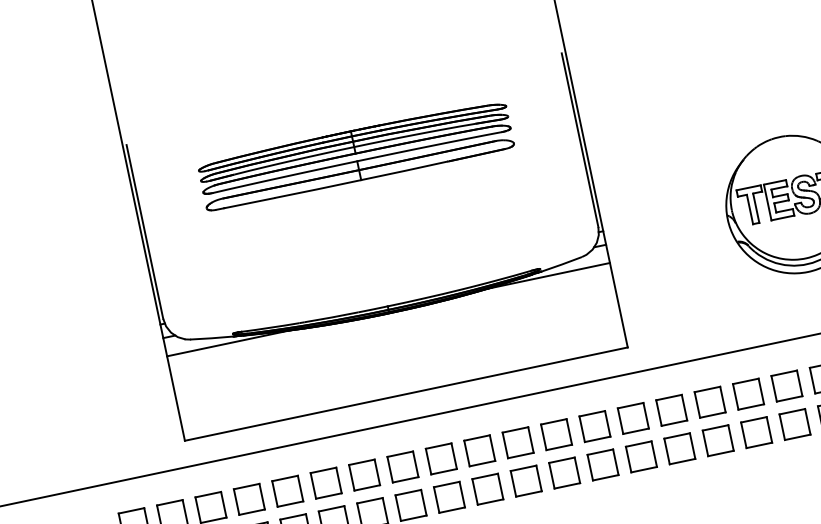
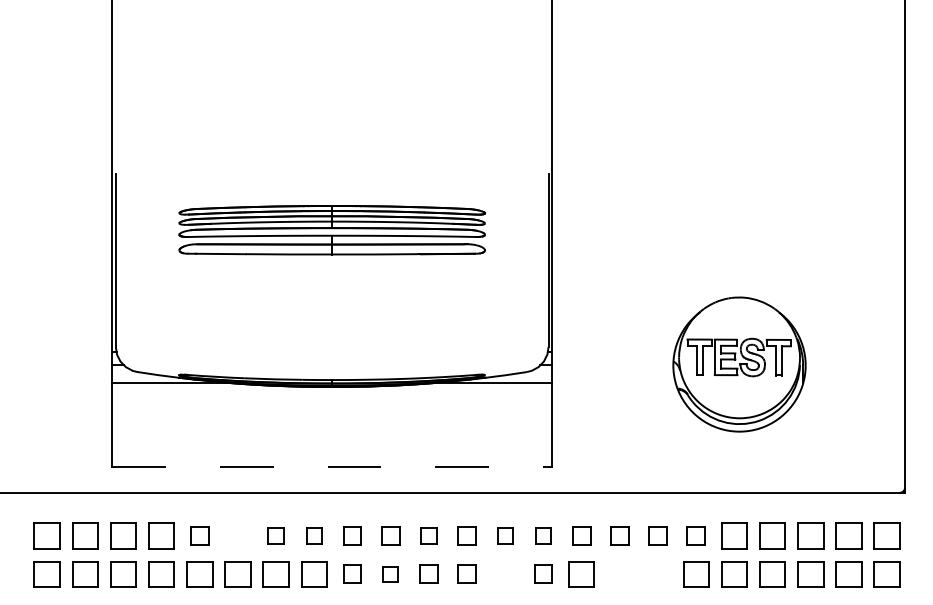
part: (787, 385) -> (696, 535), size x0.7
part: (747, 393) -> (657, 535), size x0.7
line: (406, 394) -> (332, 467), solid -> dashed
part: (709, 401) -> (619, 535), size x0.7
part: (671, 409) -> (581, 535), size x0.7
part: (633, 417) -> (543, 535), size x0.6
part: (595, 425) -> (505, 535), size x0.6
part: (756, 432) -> (657, 574), removed
part: (555, 434) -> (466, 535), size x0.7
part: (717, 441) -> (619, 574), removed
part: (517, 442) -> (428, 535), size x0.6
part: (479, 450) -> (390, 535), size x0.7
part: (641, 457) -> (543, 574), size x0.7
part: (441, 458) -> (352, 535), size x0.7
part: (603, 465) -> (505, 574), removed
part: (402, 466) -> (314, 535), size x0.6
part: (564, 473) -> (466, 574), size x0.7
part: (363, 474) -> (275, 535), size x0.6
part: (525, 481) -> (428, 574), size x0.7
part: (325, 482) -> (237, 535), removed
part: (487, 489) -> (390, 574), size x0.6
part: (287, 490) -> (199, 535), size x0.7
part: (449, 497) -> (352, 574), size x0.7

